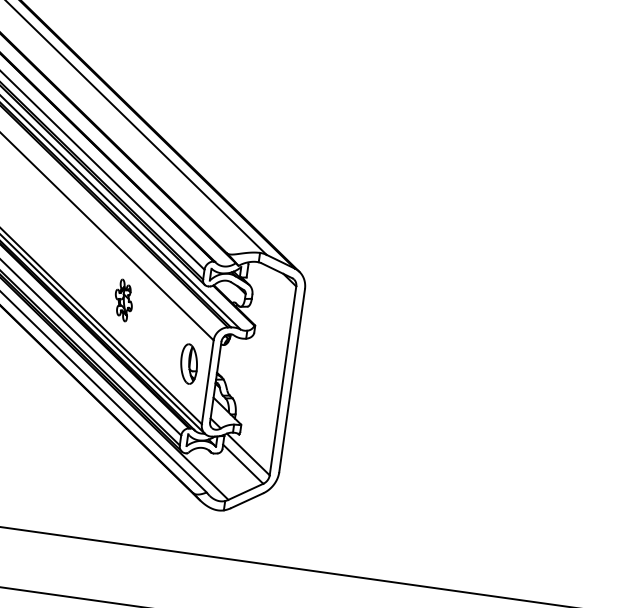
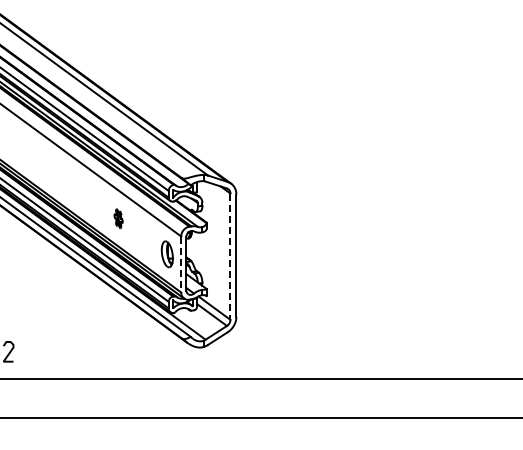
part: (123, 300) -> (118, 218), size x0.7
line: (282, 382) -> (230, 257), solid -> dashed
line: (207, 383) -> (181, 265), solid -> dashed

